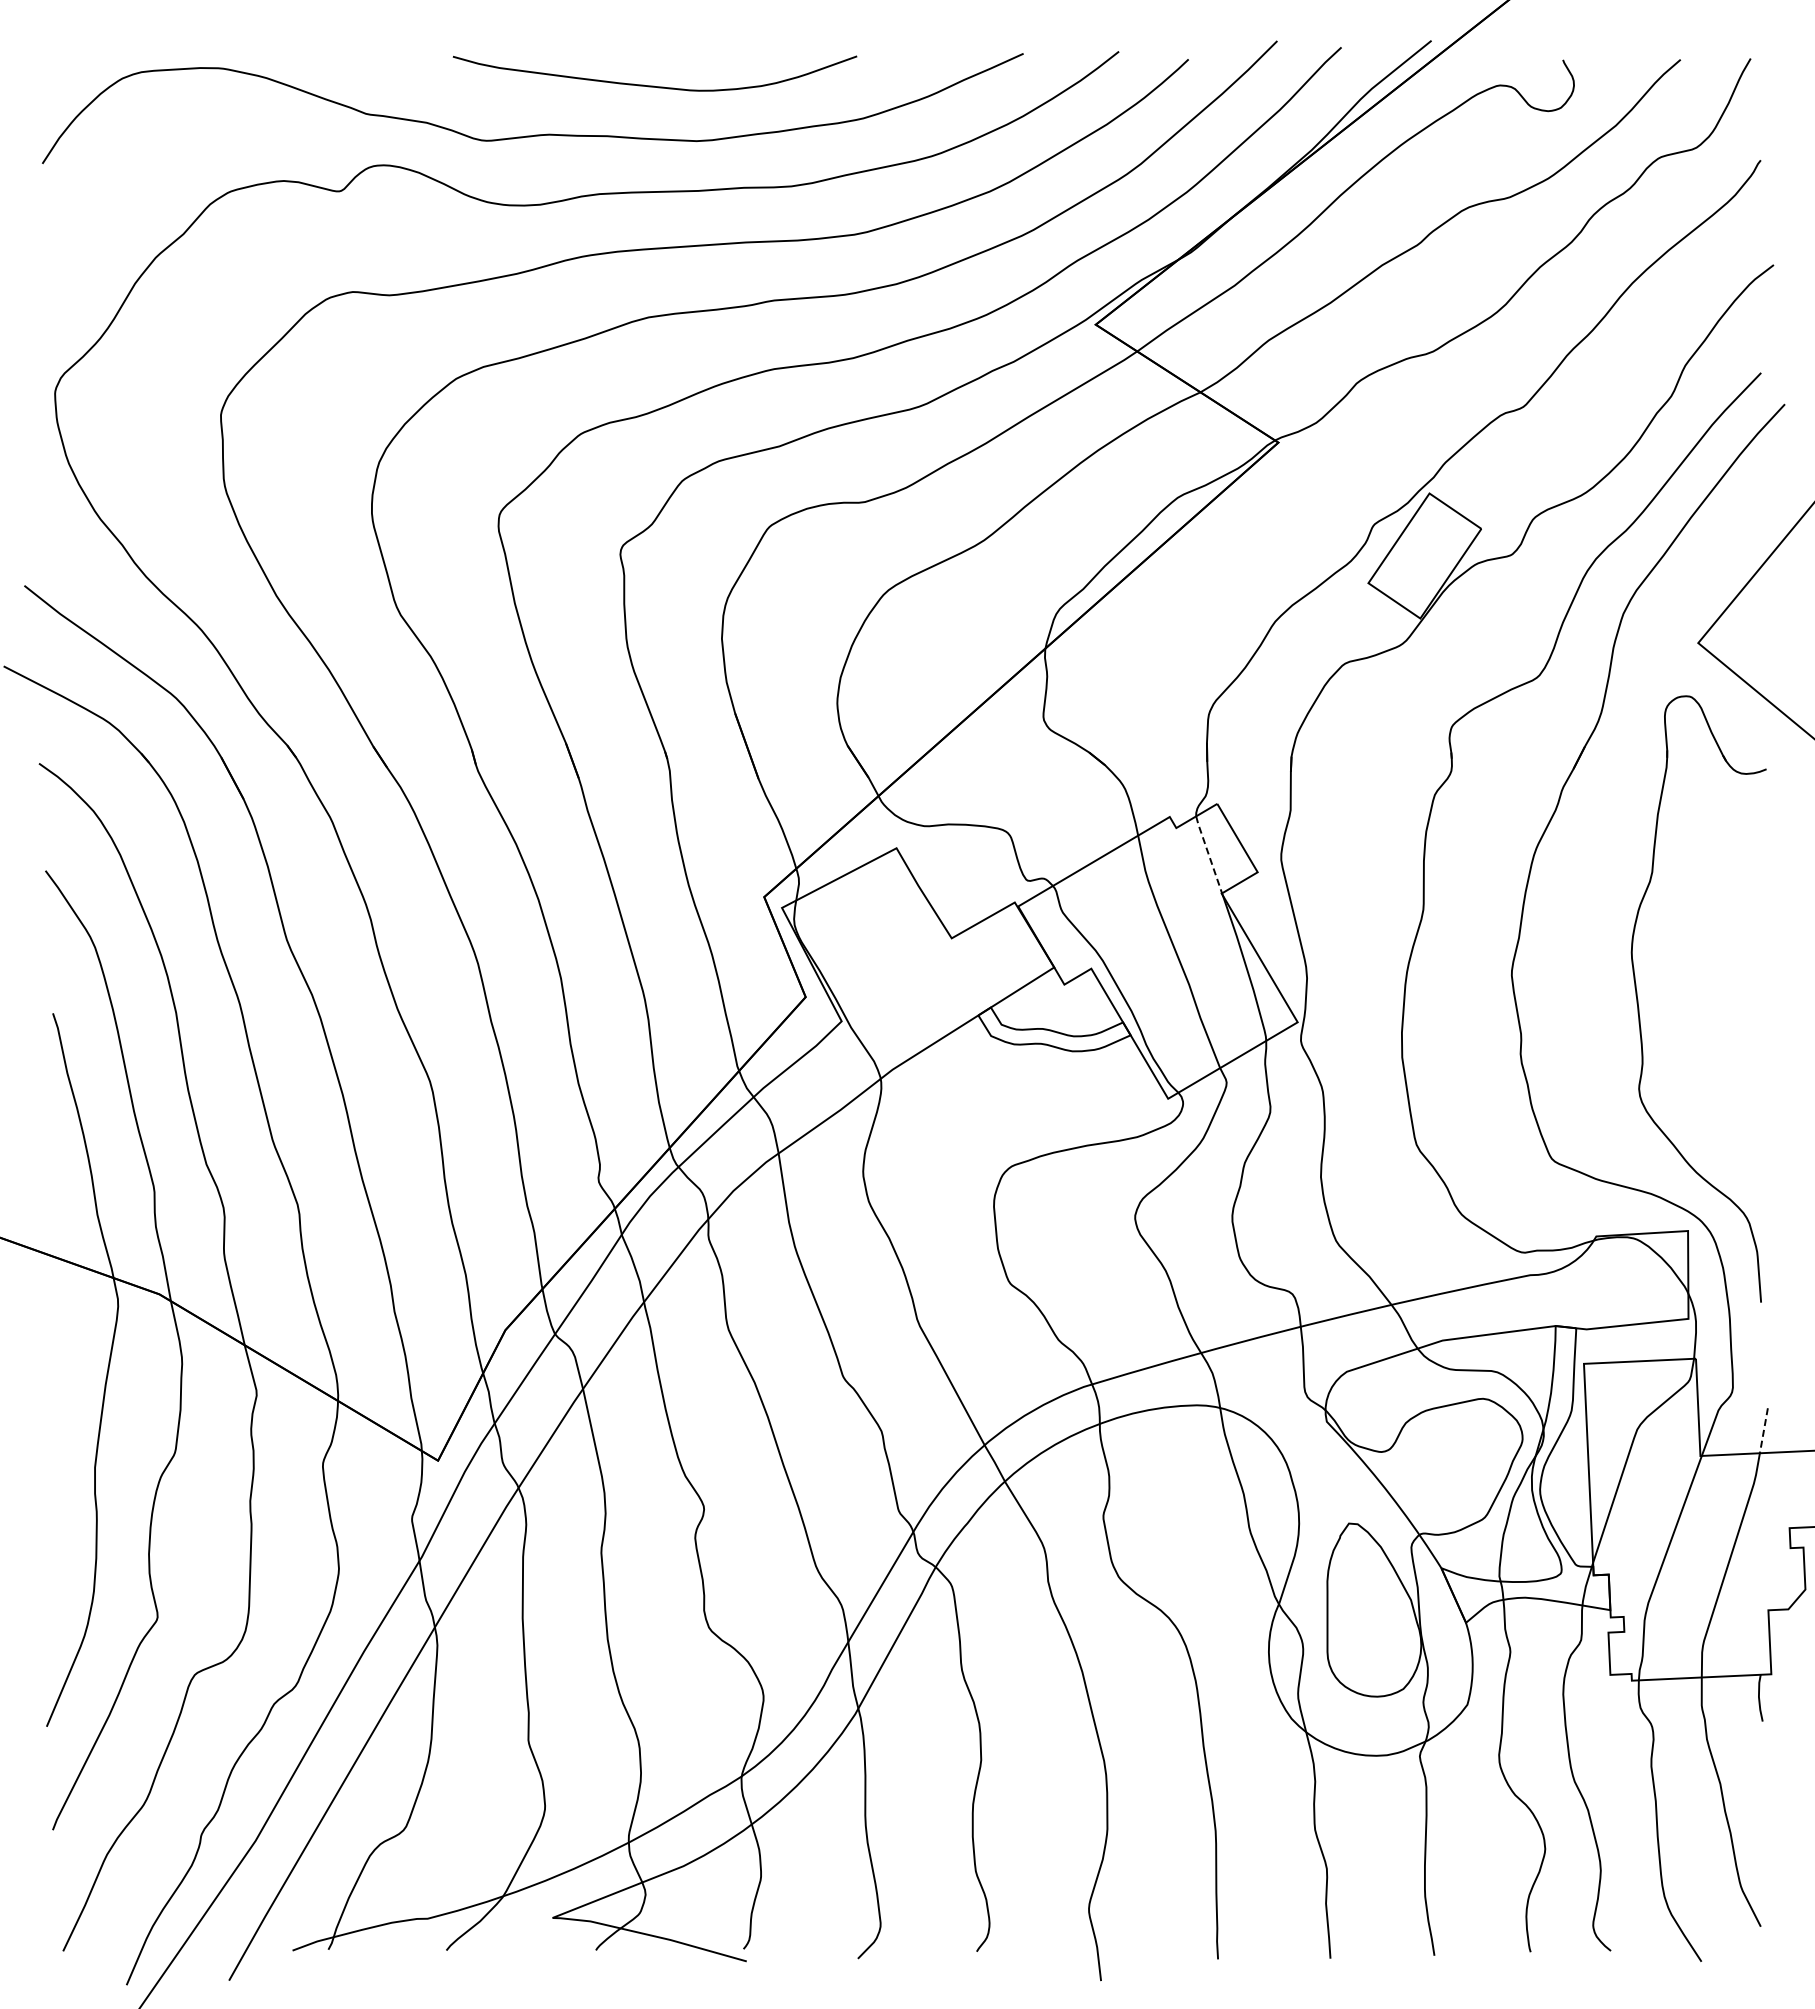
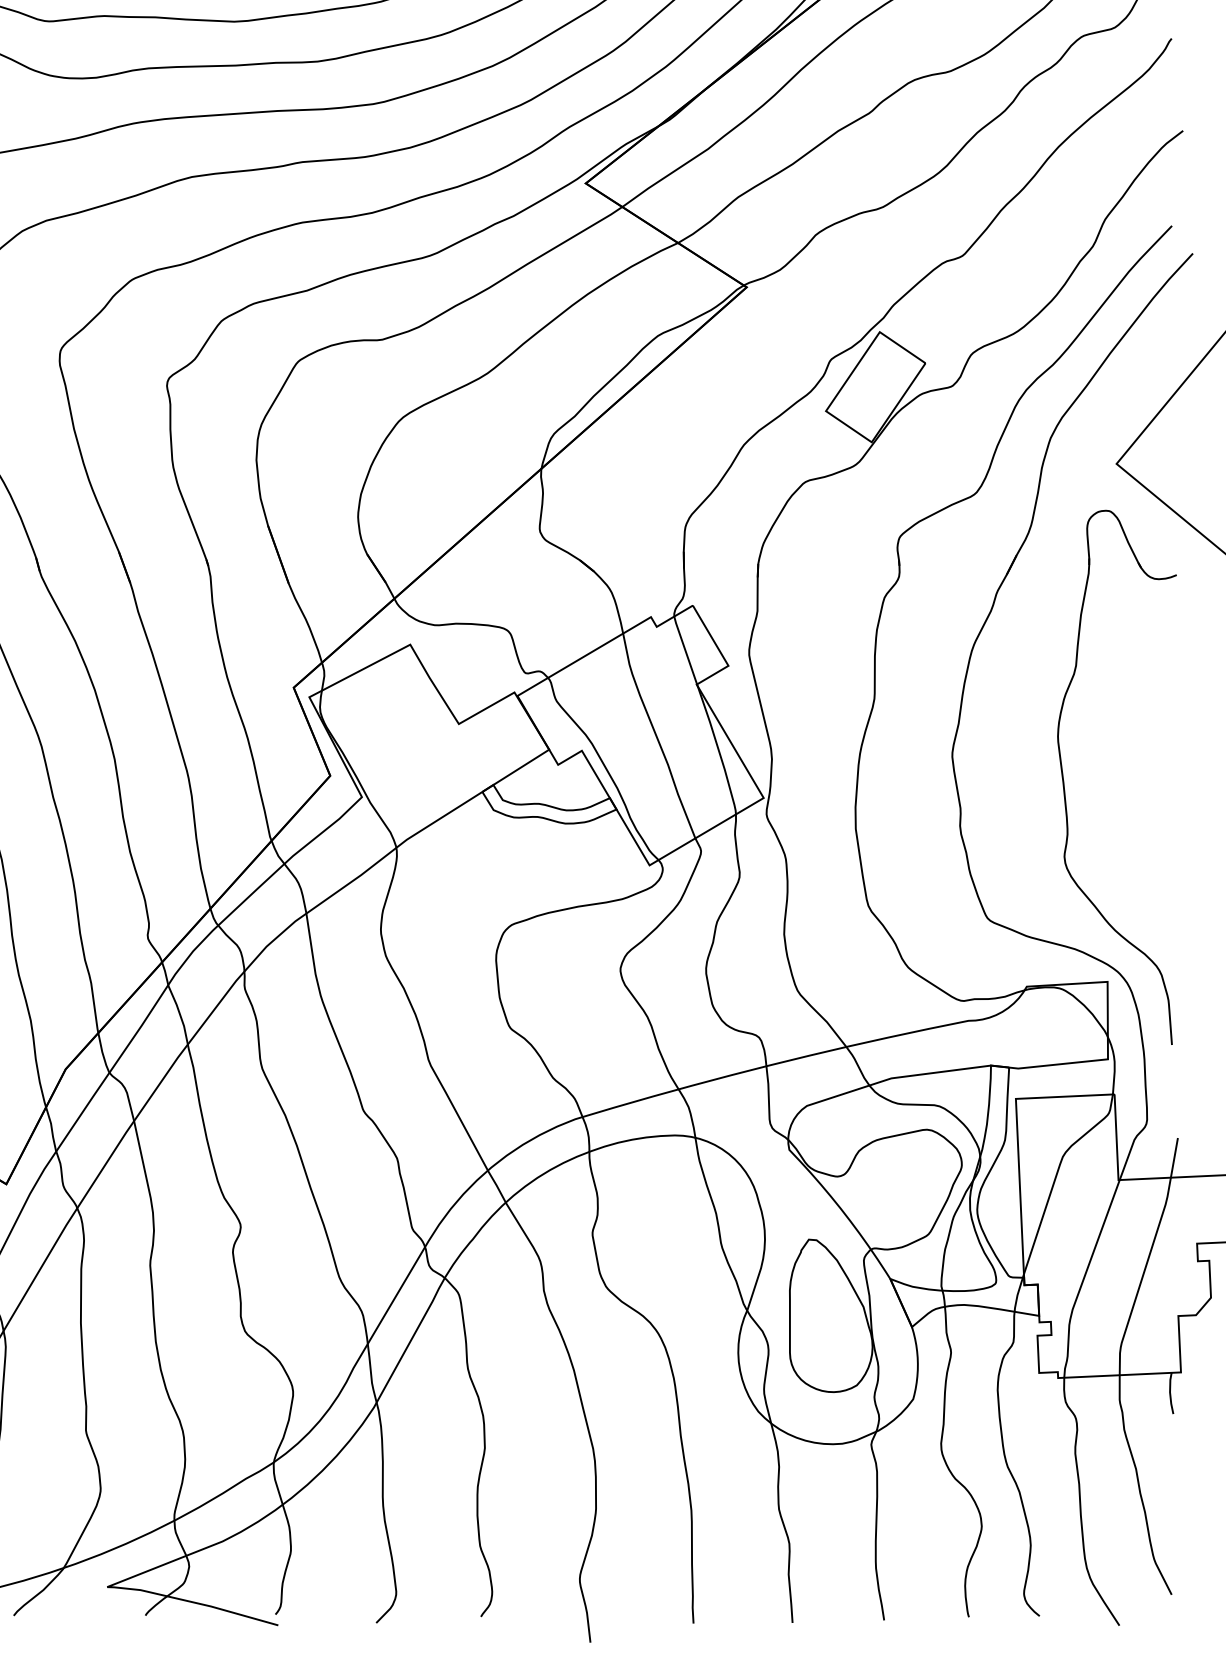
line: (1208, 854) -> (685, 650), dashed -> solid
line: (1763, 1430) -> (1174, 1157), dashed -> solid

